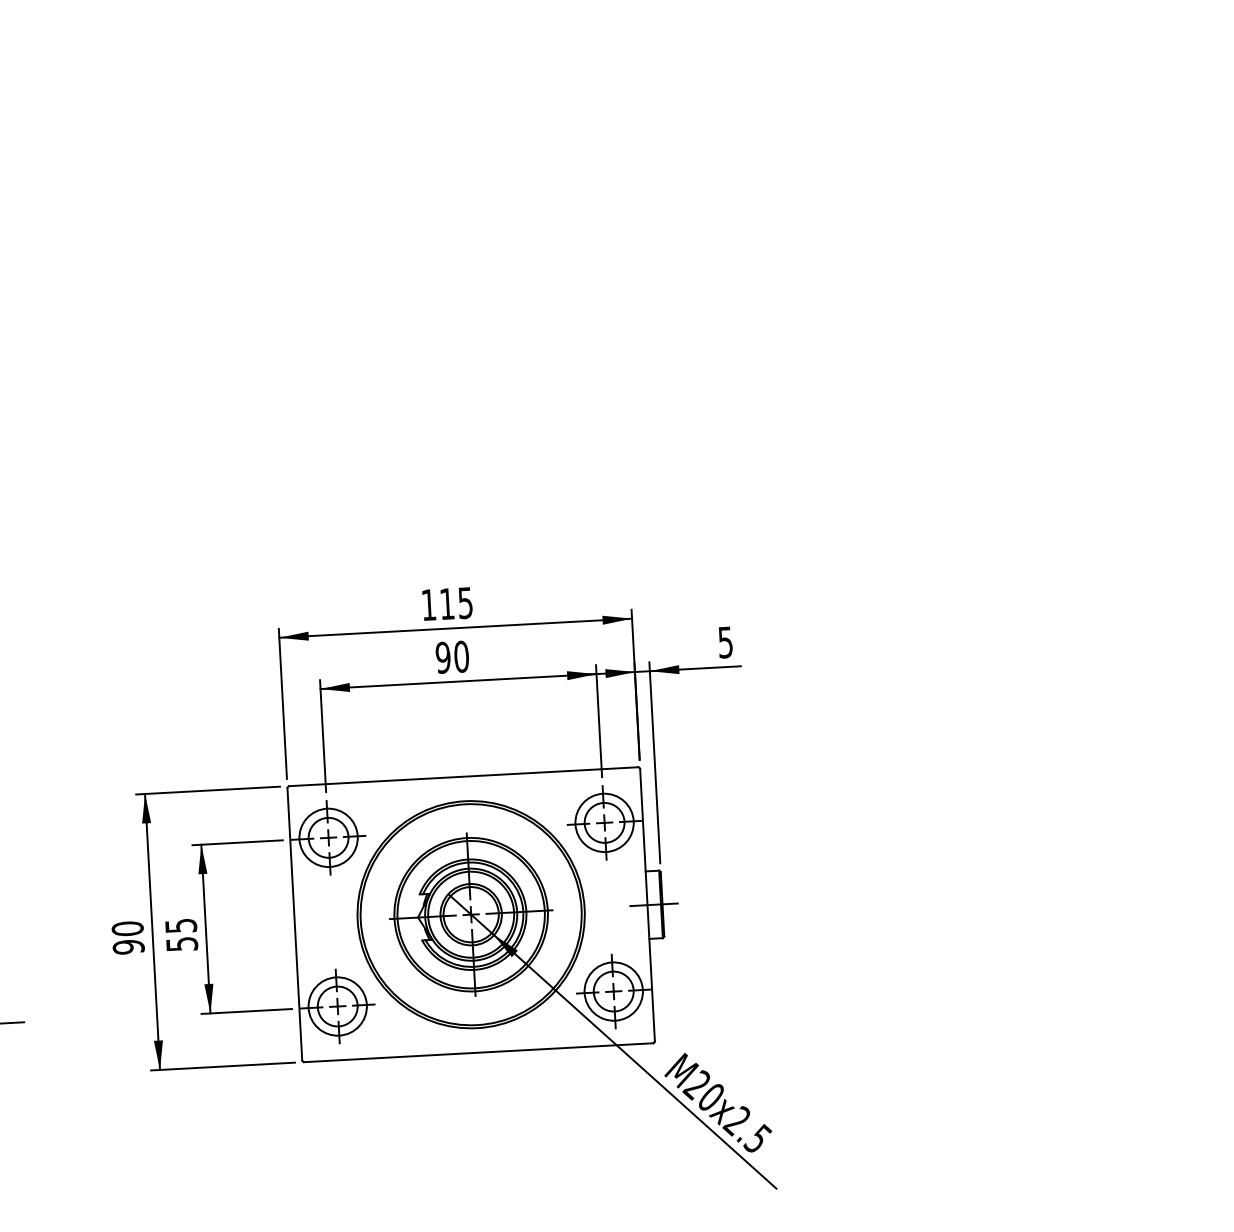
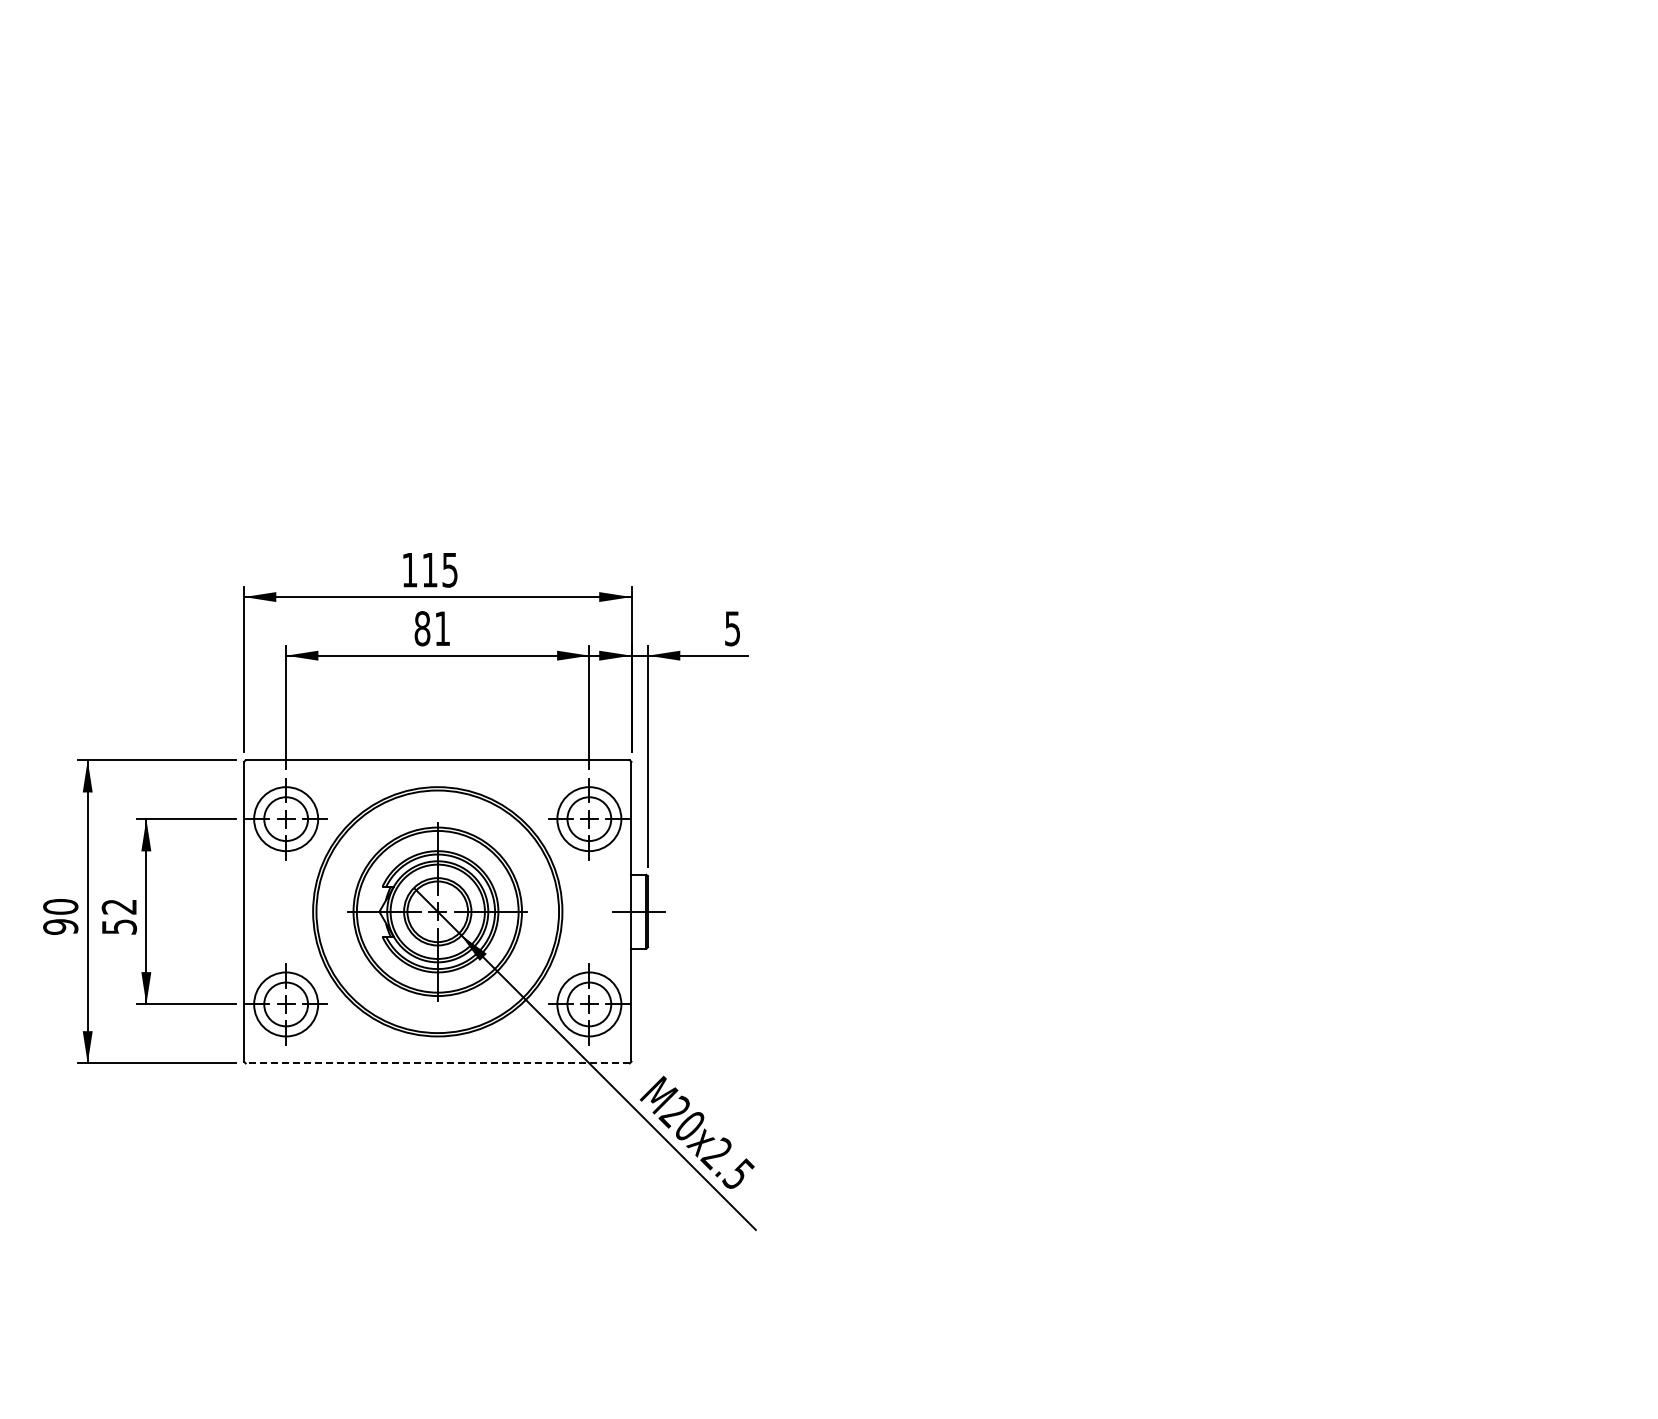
text: (452, 657) -> (432, 628), 90 -> 81
text: (181, 925) -> (119, 906), 55 -> 52
line: (478, 1052) -> (437, 1063), solid -> dashed

